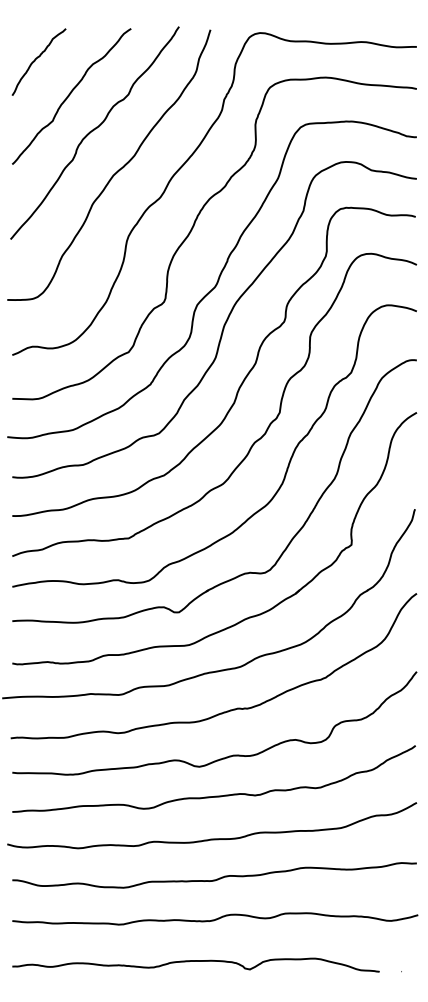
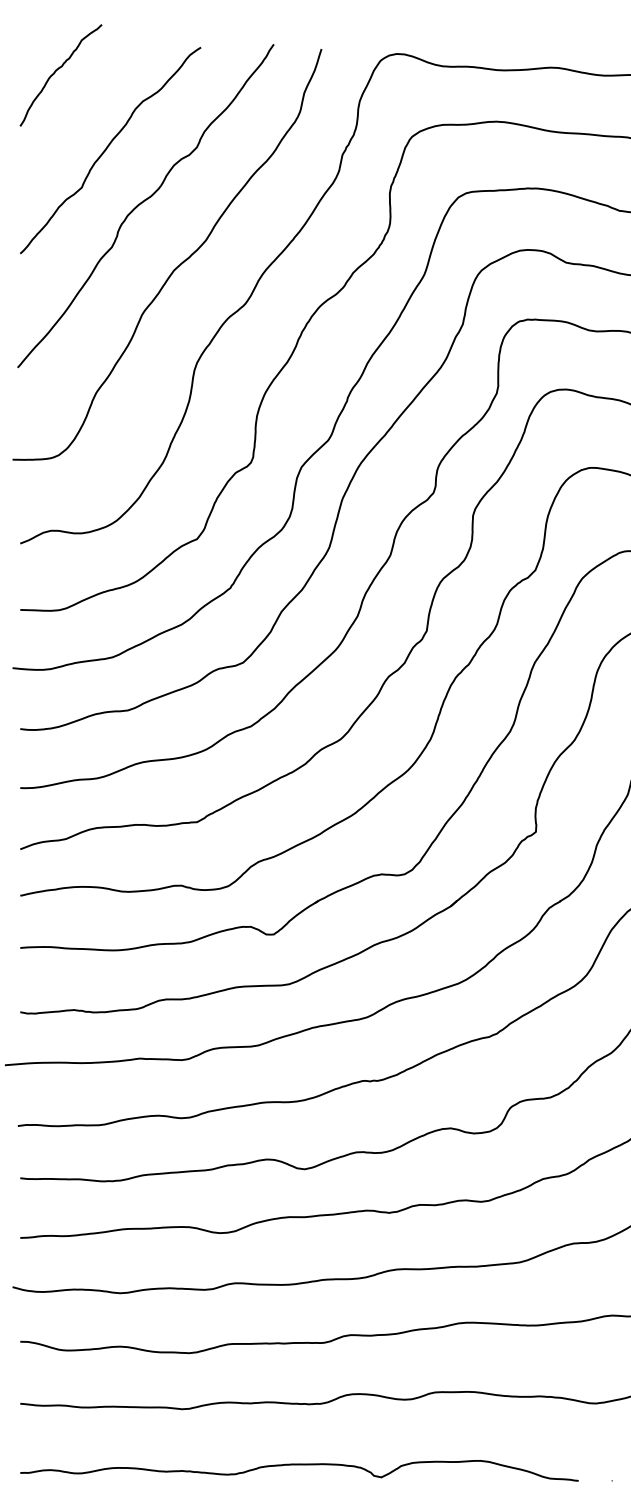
curve: (36, 59) -> (57, 71), moved

